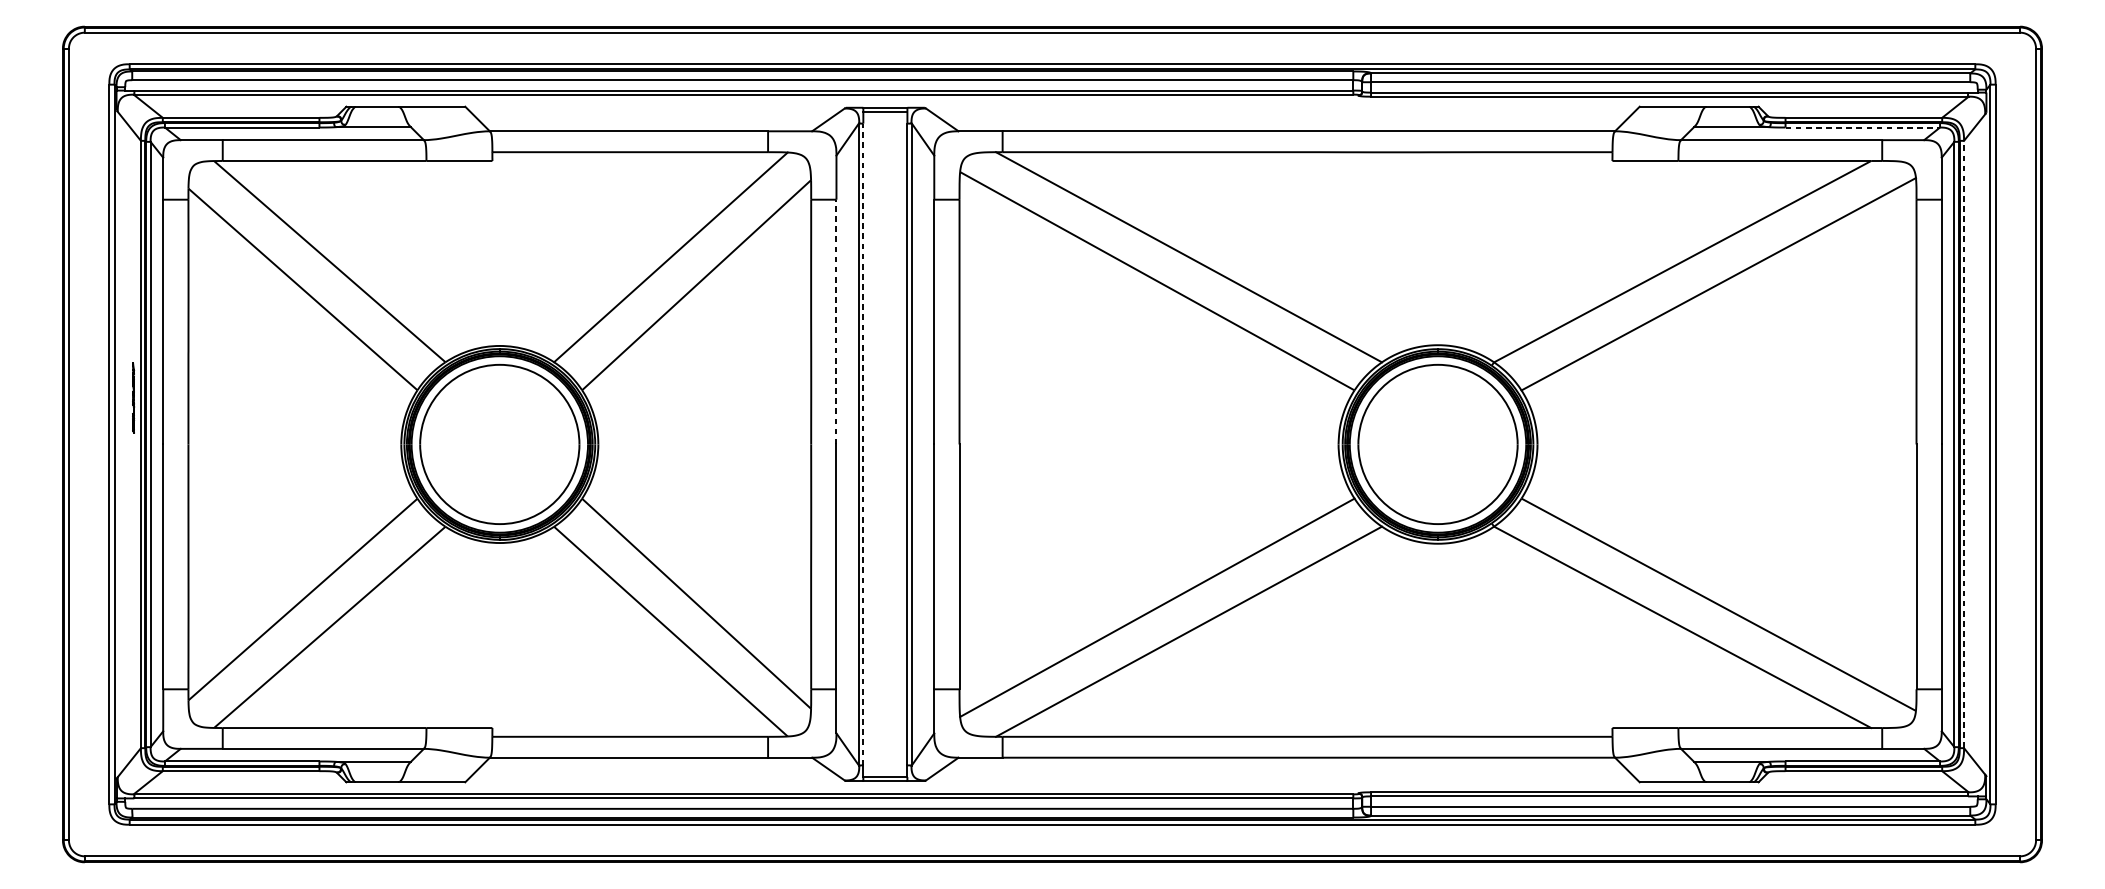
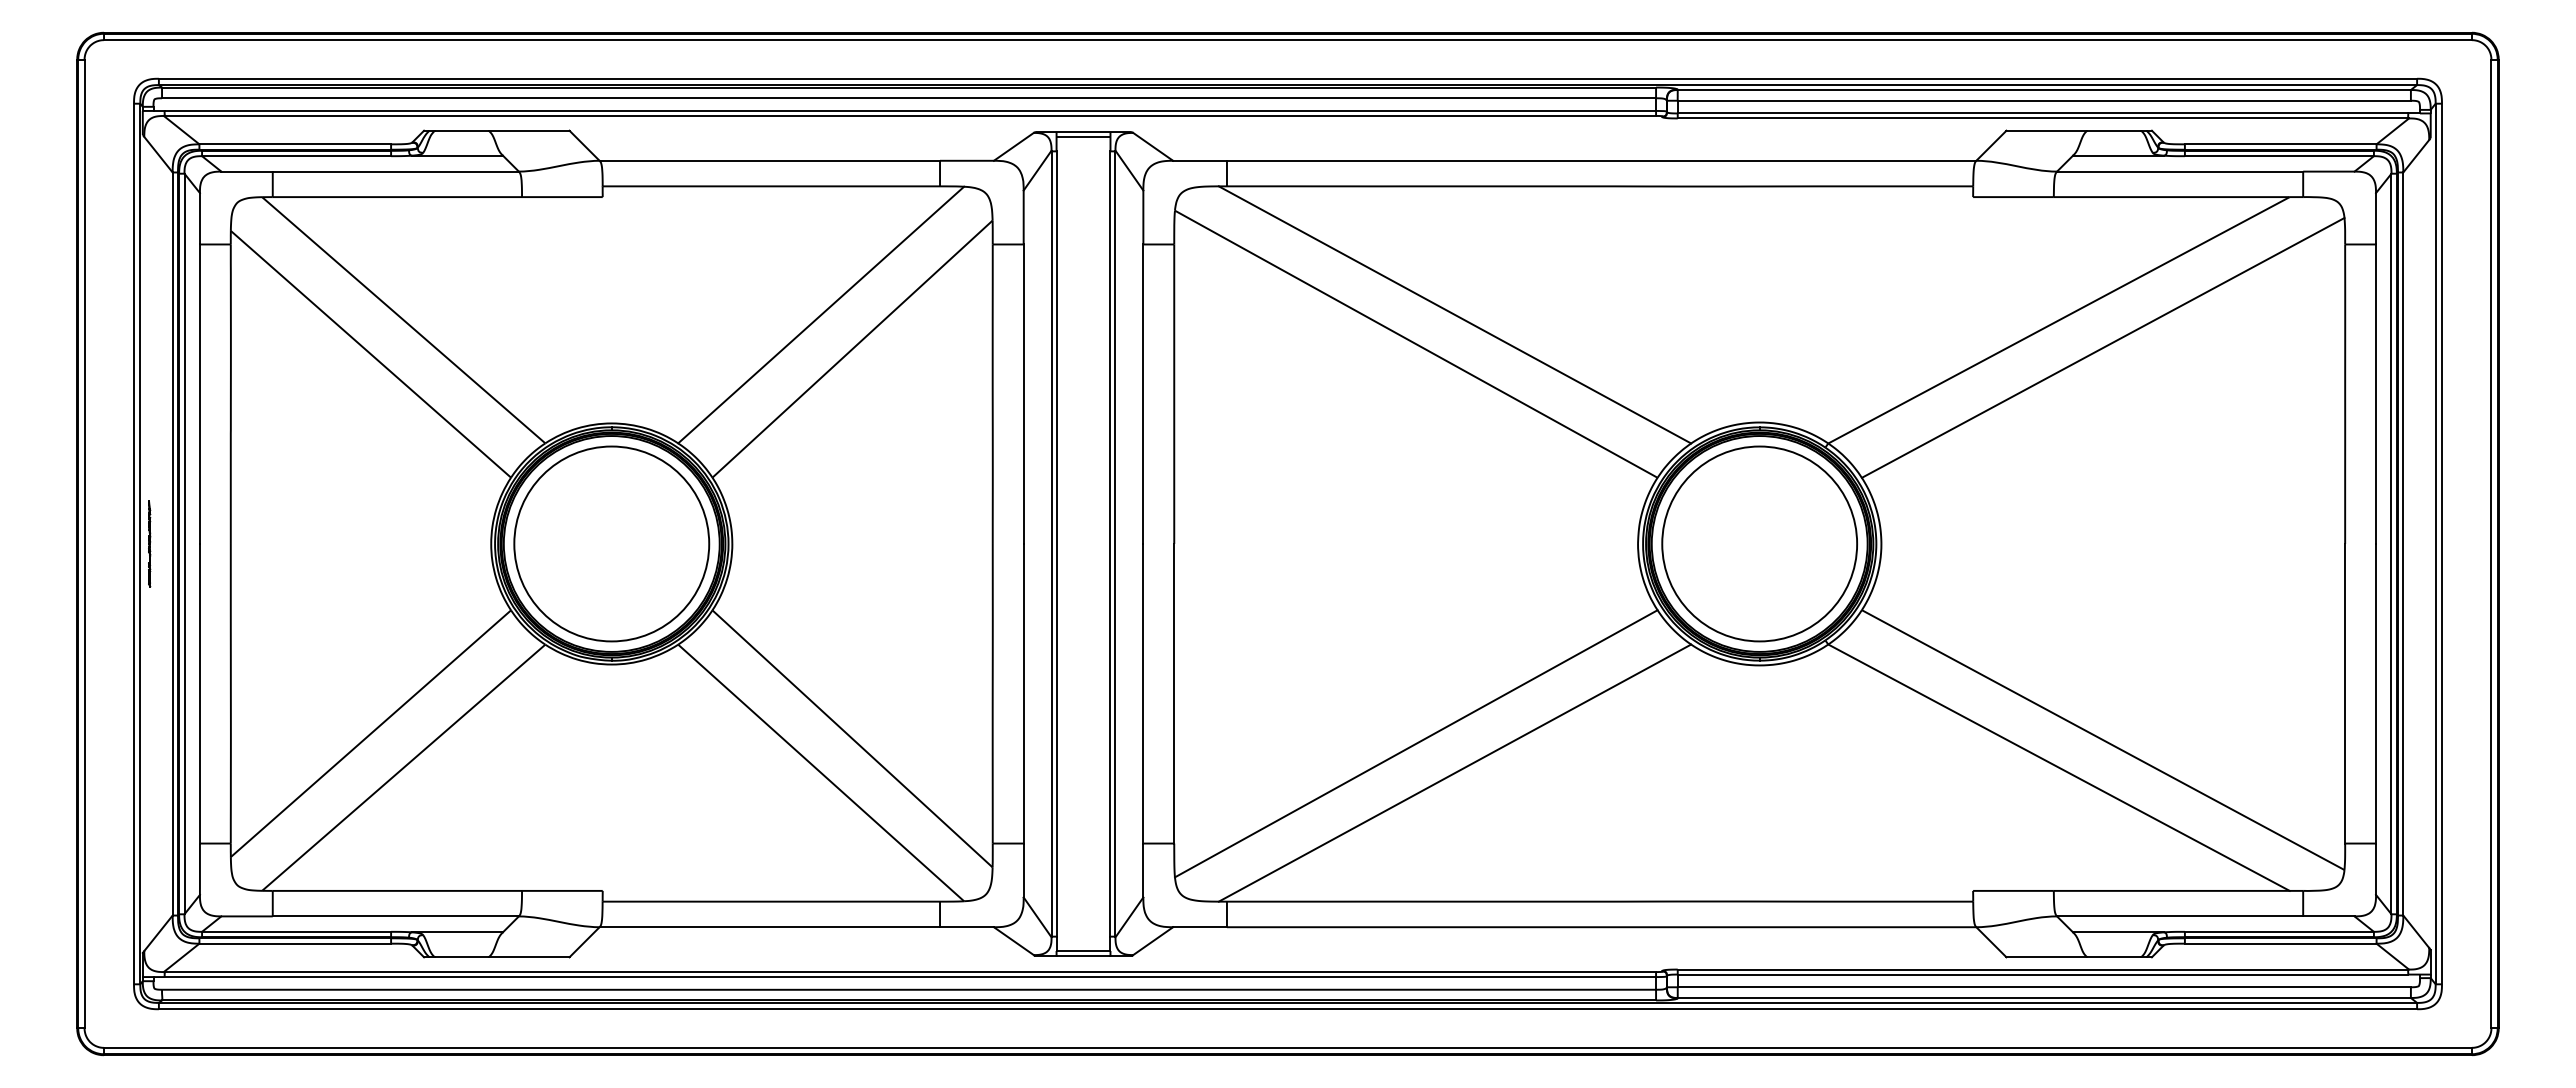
line: (1862, 127) -> (2279, 156), dashed -> solid
line: (836, 322) -> (1023, 394), dashed -> solid
line: (133, 397) -> (149, 543), moved
line: (863, 444) -> (1056, 544), dashed -> solid
line: (1964, 444) -> (2403, 544), dashed -> solid

